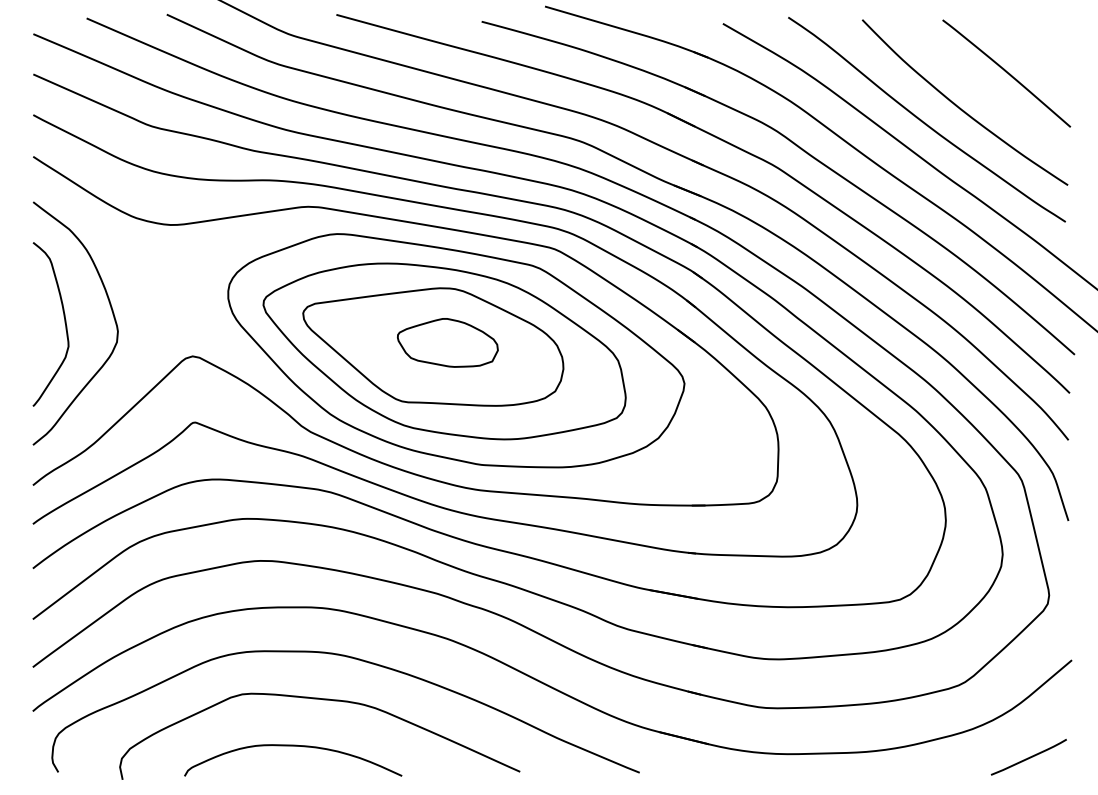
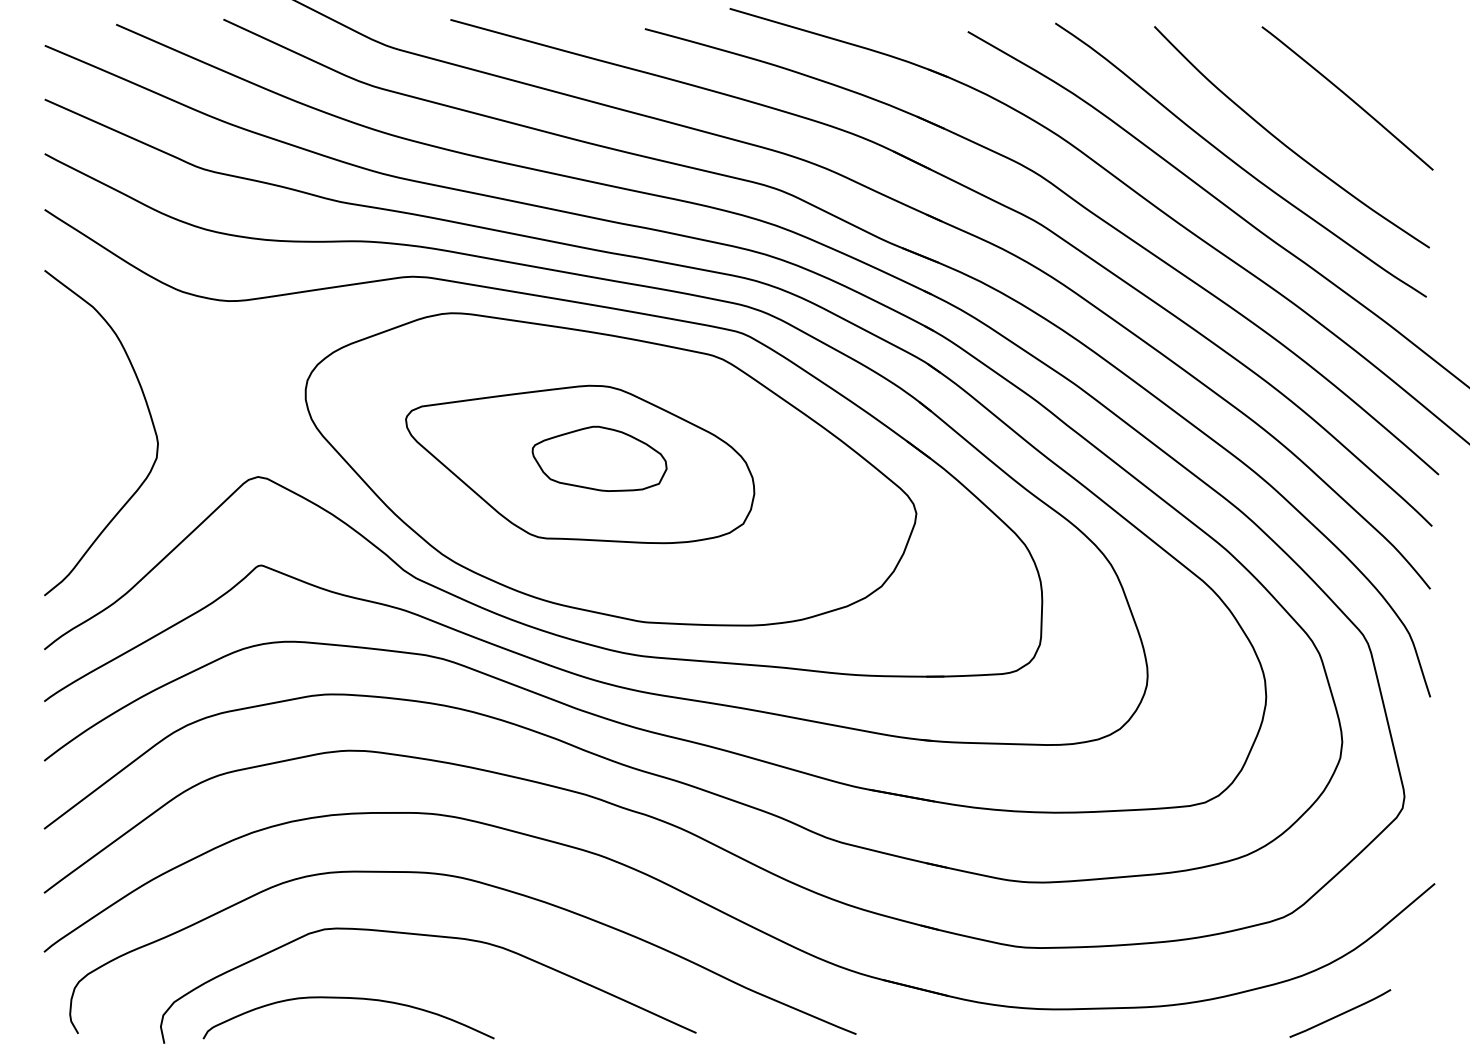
curve: (64, 320) -> (86, 429), removed
part: (444, 350) -> (595, 469), removed
curve: (296, 746) -> (352, 999), moved
curve: (1029, 757) -> (1340, 1013), moved

